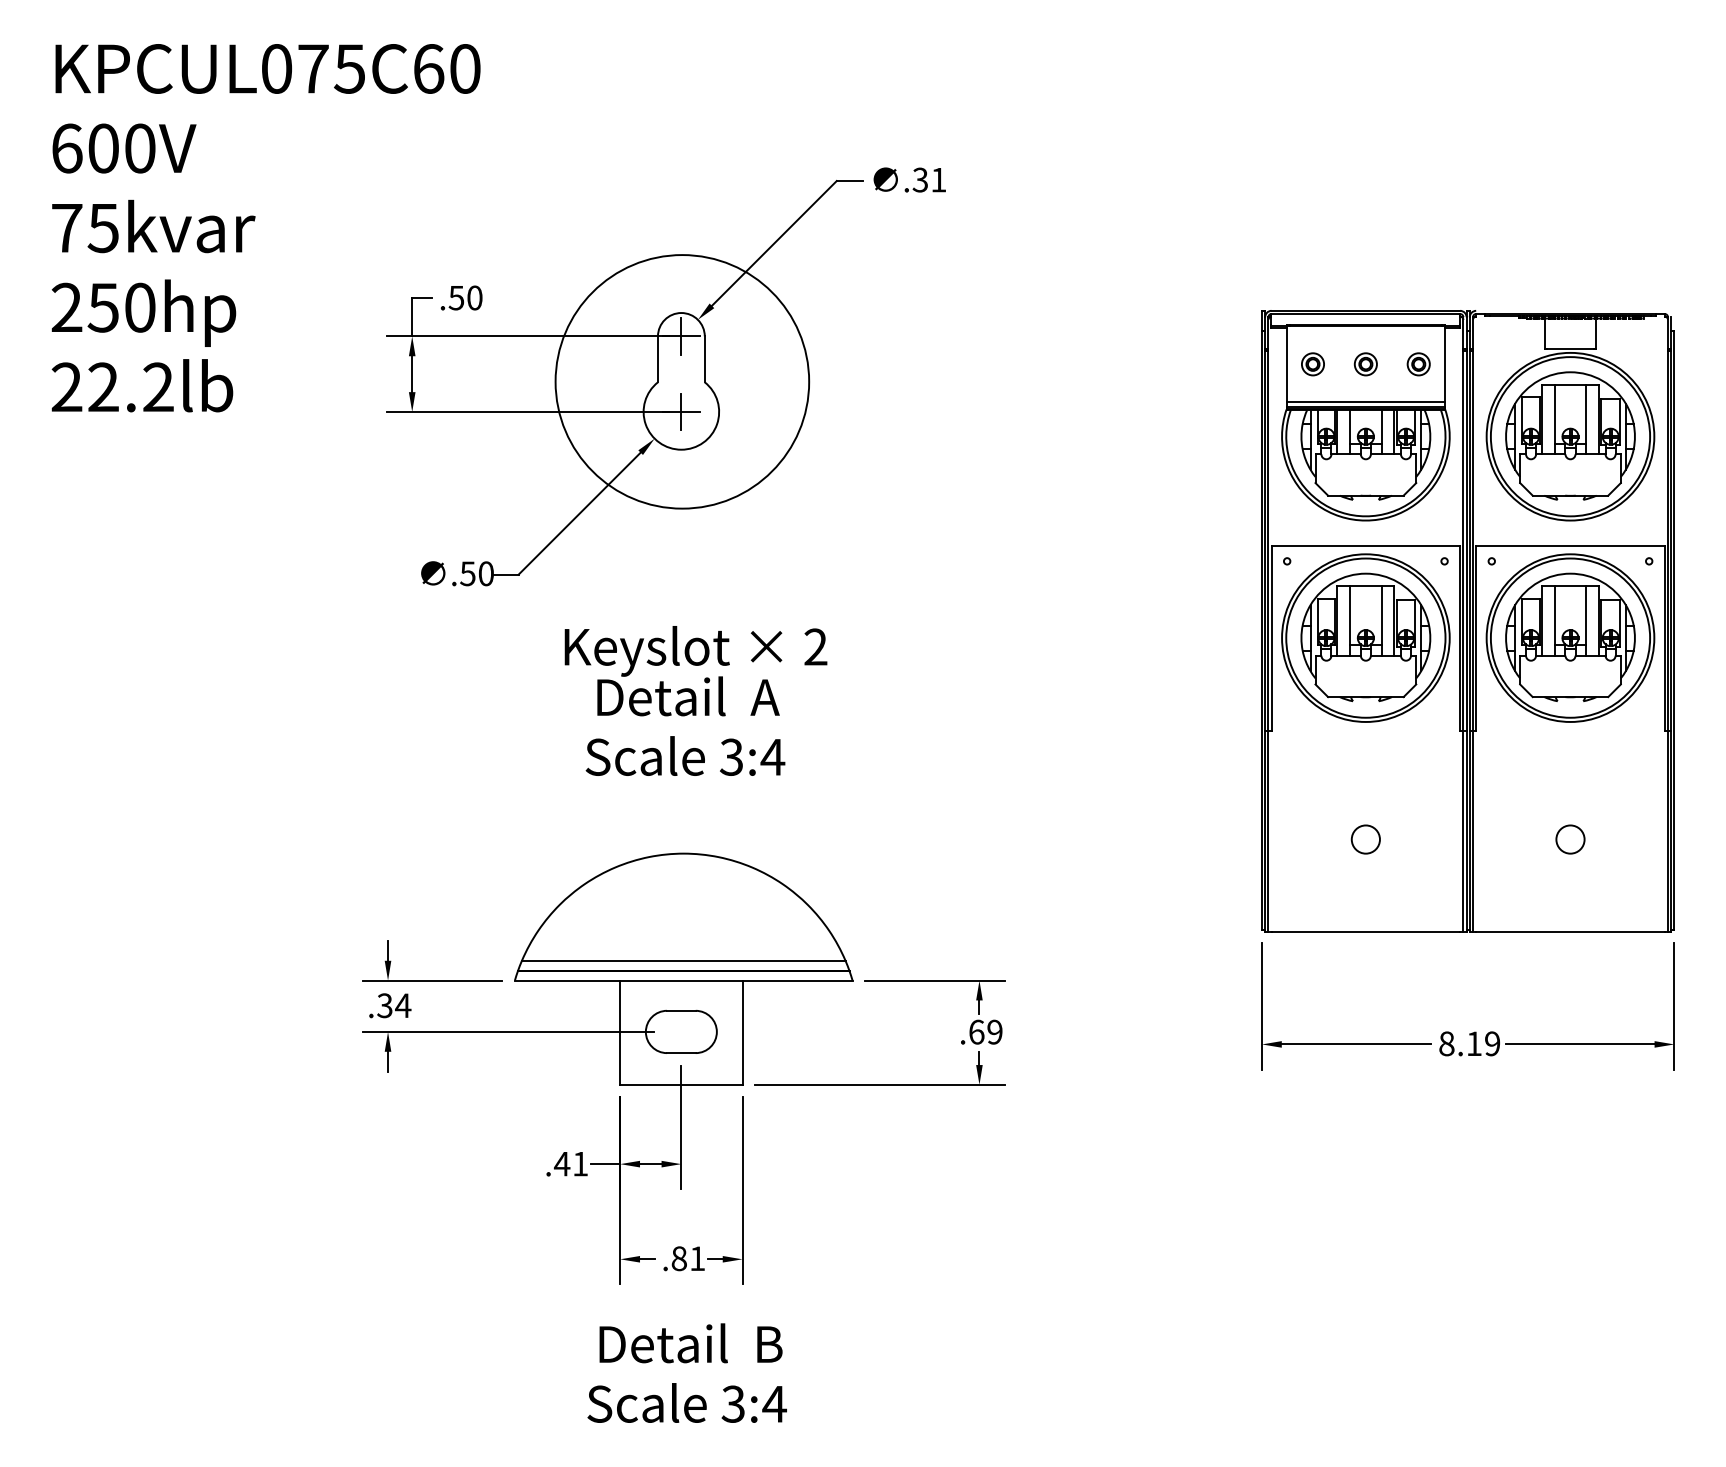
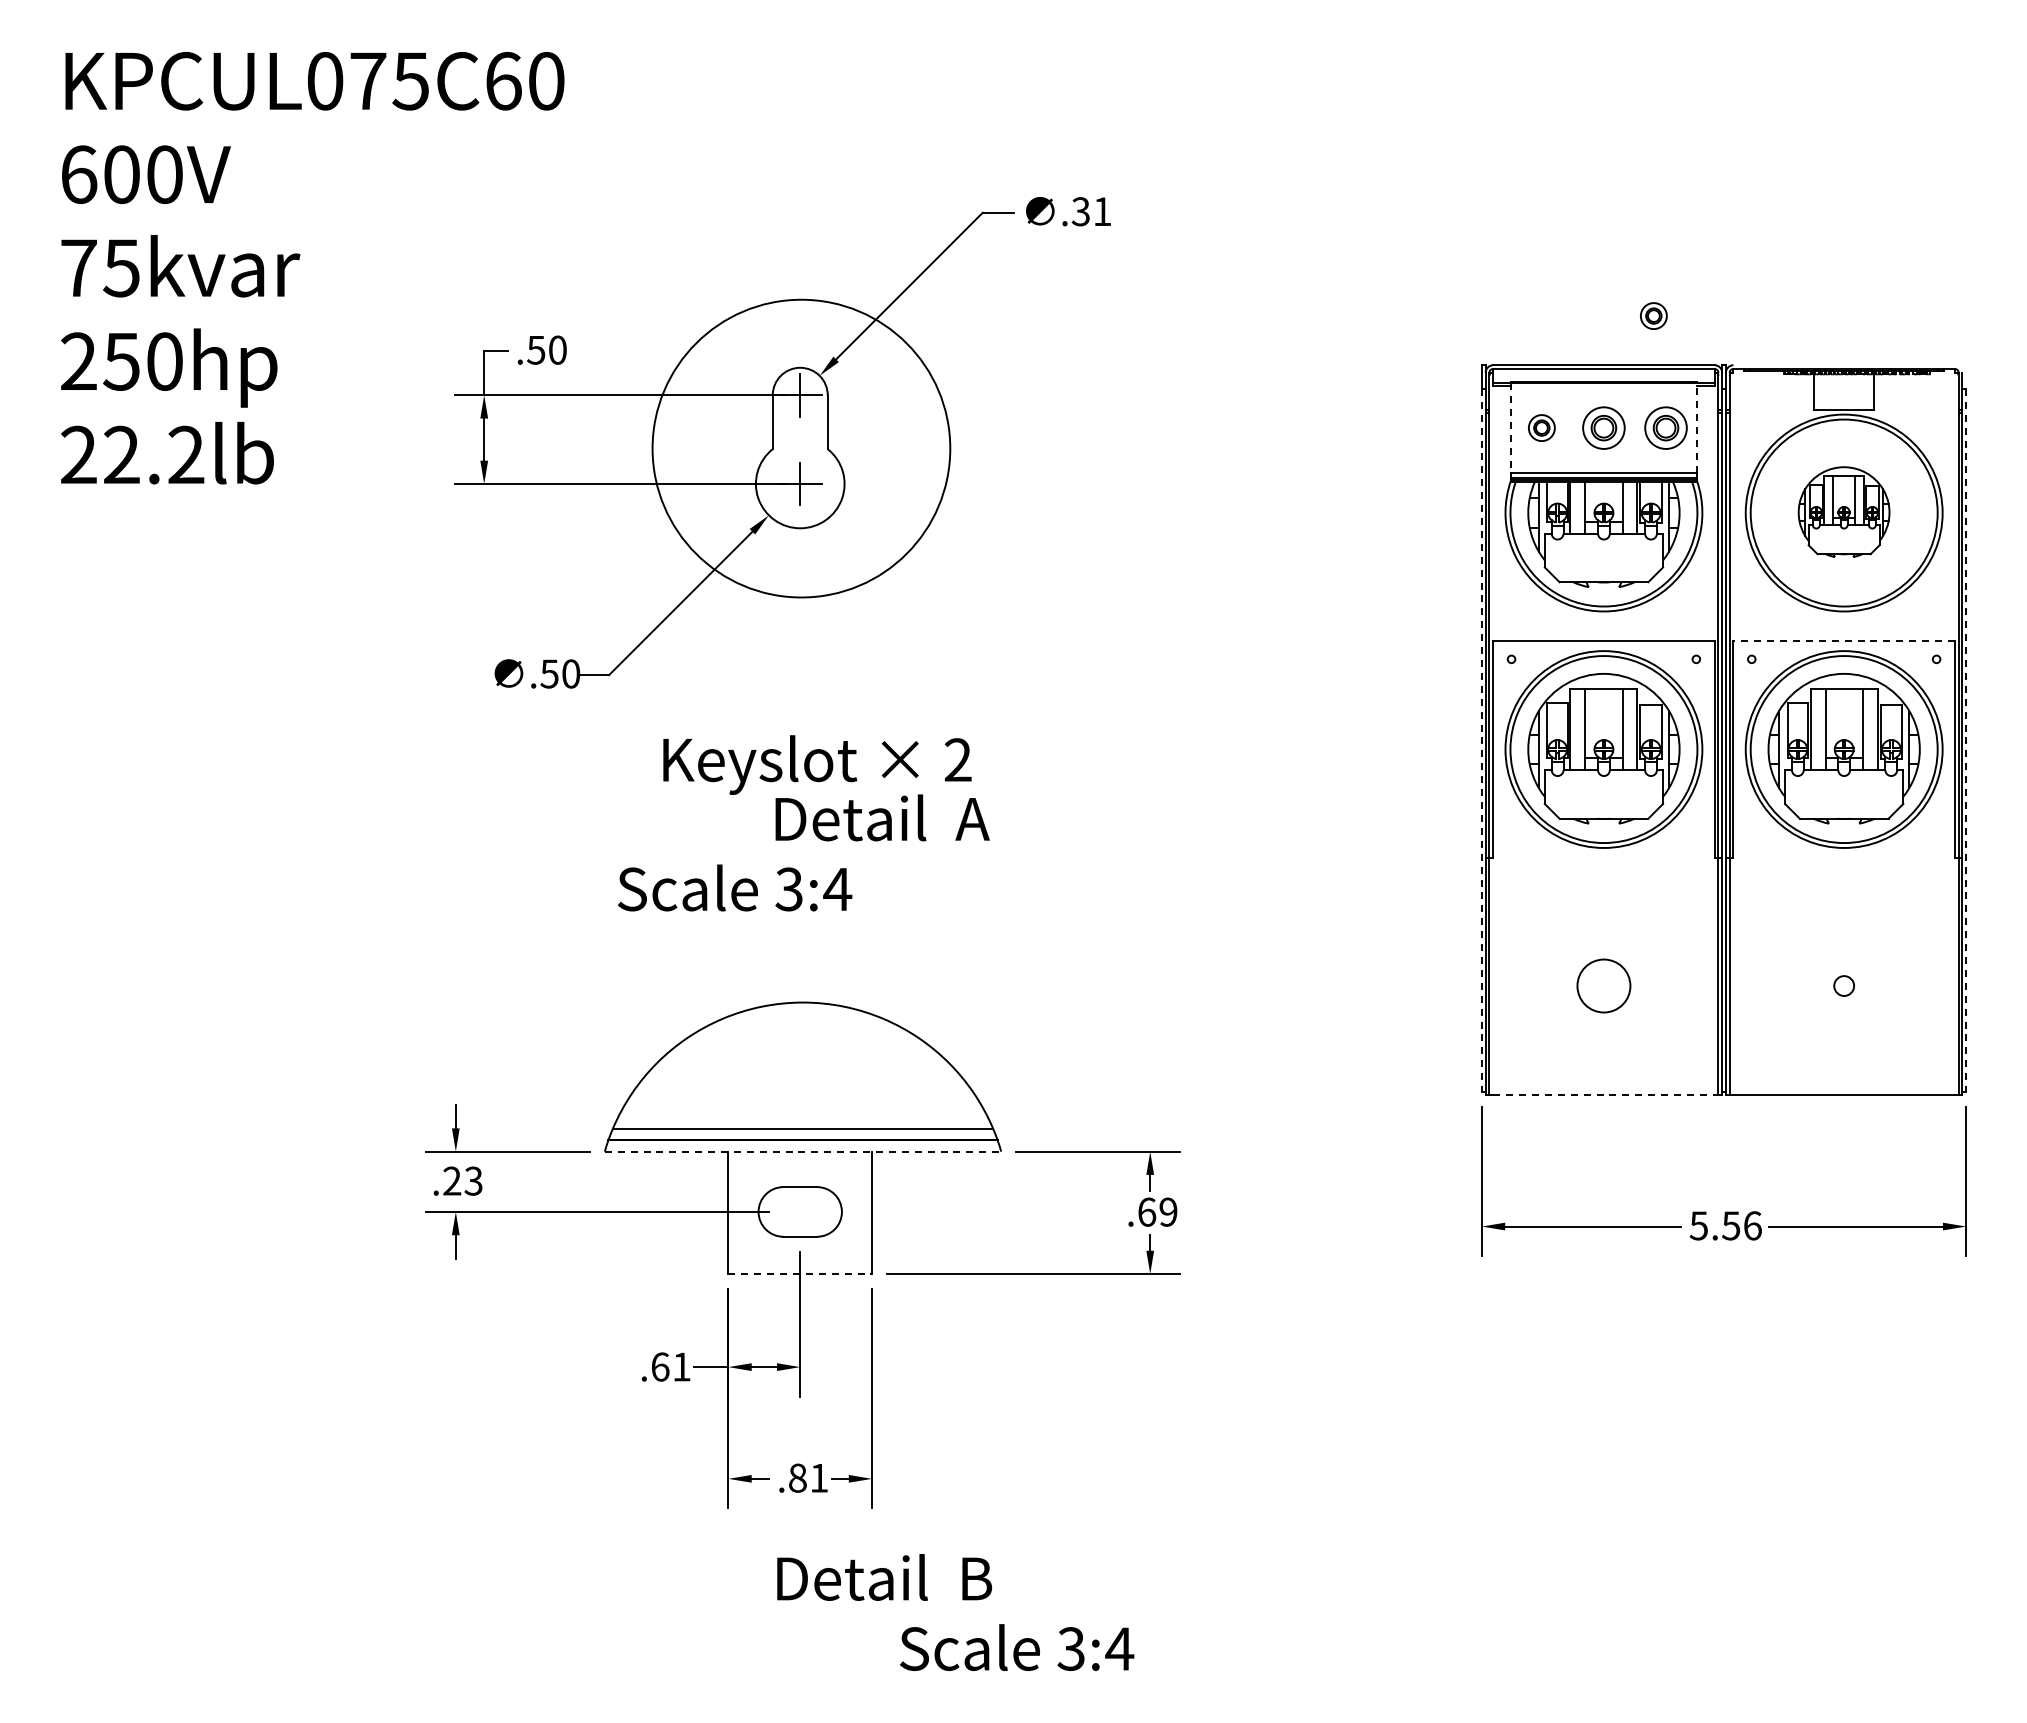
part: (1408, 268) -> (1653, 315), added
part: (1365, 363) -> (1603, 427), size x1.6
part: (1418, 363) -> (1665, 427), size x1.6
line: (1286, 364) -> (1510, 428), solid -> dashed
line: (1445, 364) -> (1697, 428), solid -> dashed
part: (1569, 435) -> (1843, 511), size x0.6
line: (1570, 546) -> (1844, 641), solid -> dashed
line: (1261, 630) -> (1481, 740), solid -> dashed
line: (1674, 630) -> (1966, 740), solid -> dashed
text: (688, 696) -> (882, 817), moved
text: (685, 755) -> (735, 887), moved
circle: (1365, 839) -> (1603, 985), size x1.6
circle: (1569, 839) -> (1843, 985), size x0.6
line: (1365, 931) -> (1603, 1094), solid -> dashed
line: (684, 980) -> (803, 1151), solid -> dashed
text: (394, 1005) -> (463, 1180), .34 -> .23
text: (1469, 1043) -> (1725, 1225), 8.19 -> 5.56
line: (681, 1085) -> (800, 1274), solid -> dashed
text: (561, 1163) -> (659, 1366), .41 -> .61
text: (690, 1343) -> (884, 1577), moved
text: (687, 1402) -> (1017, 1647), moved

